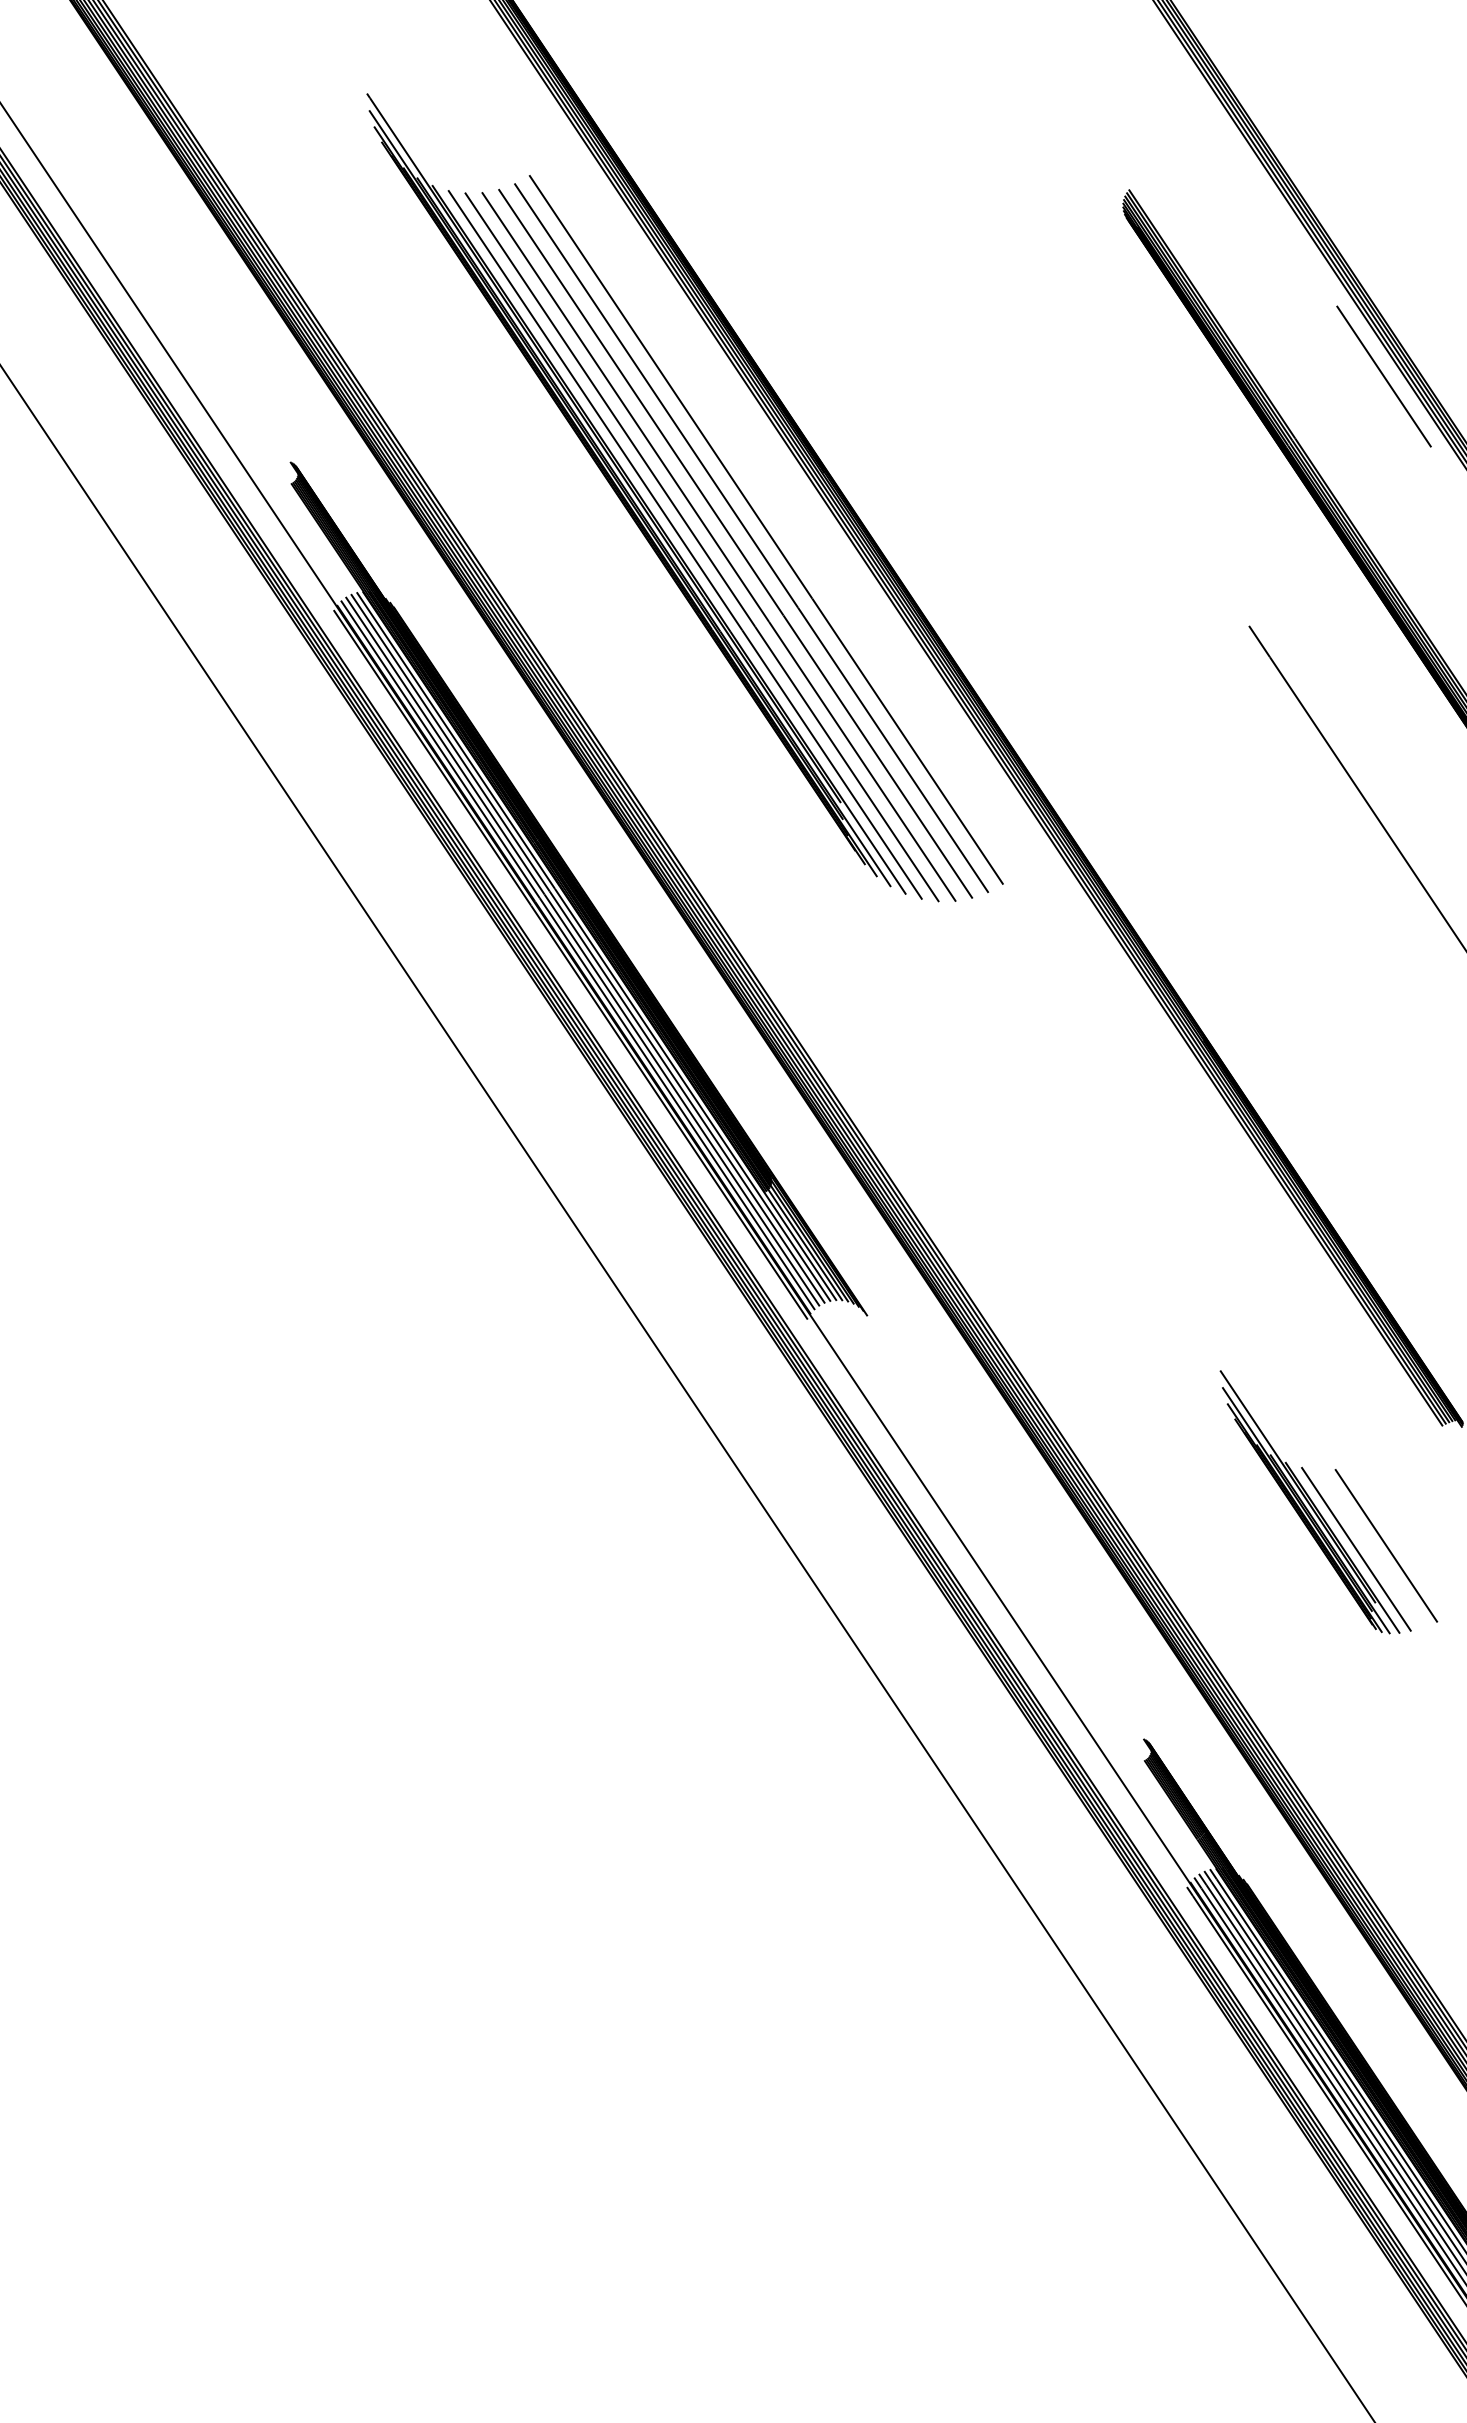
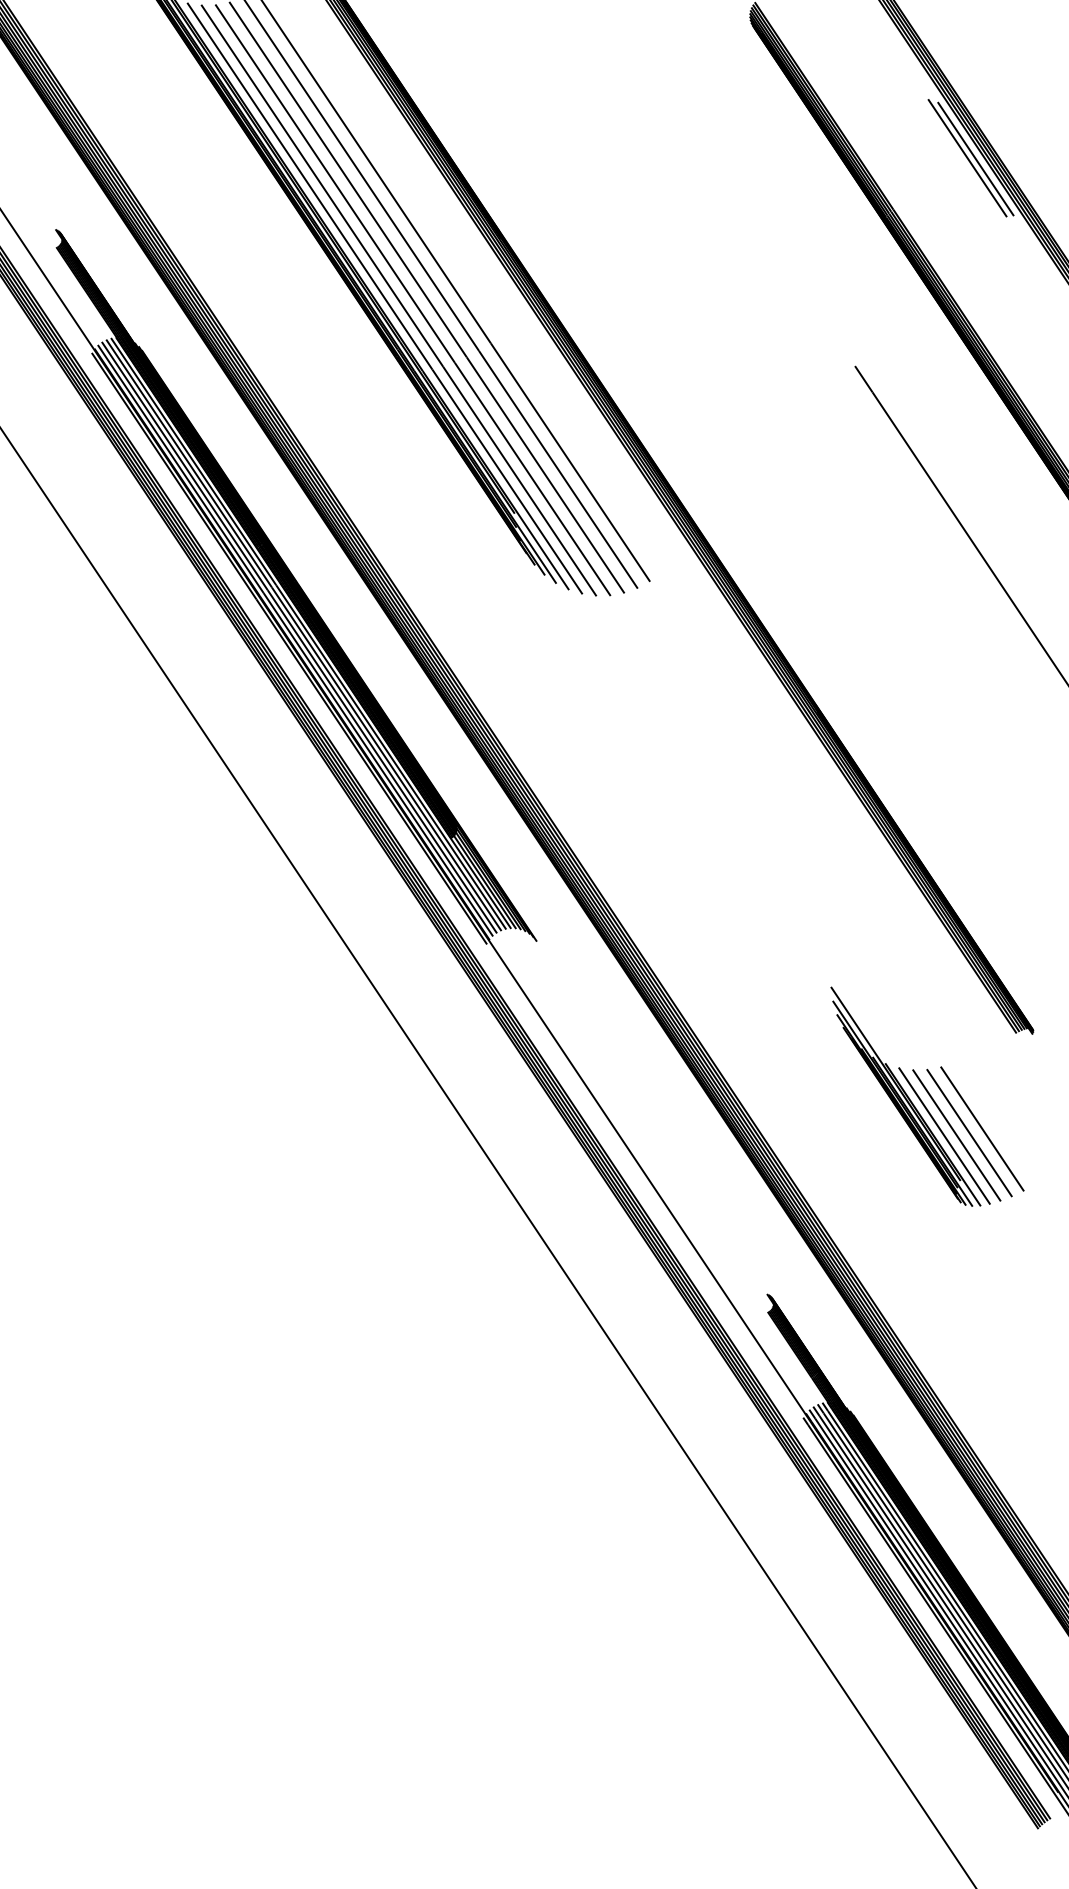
line: (1393, 377) -> (975, 158), added
line: (1401, 1540) -> (982, 1128), added
line: (1370, 1548) -> (956, 1135), added

